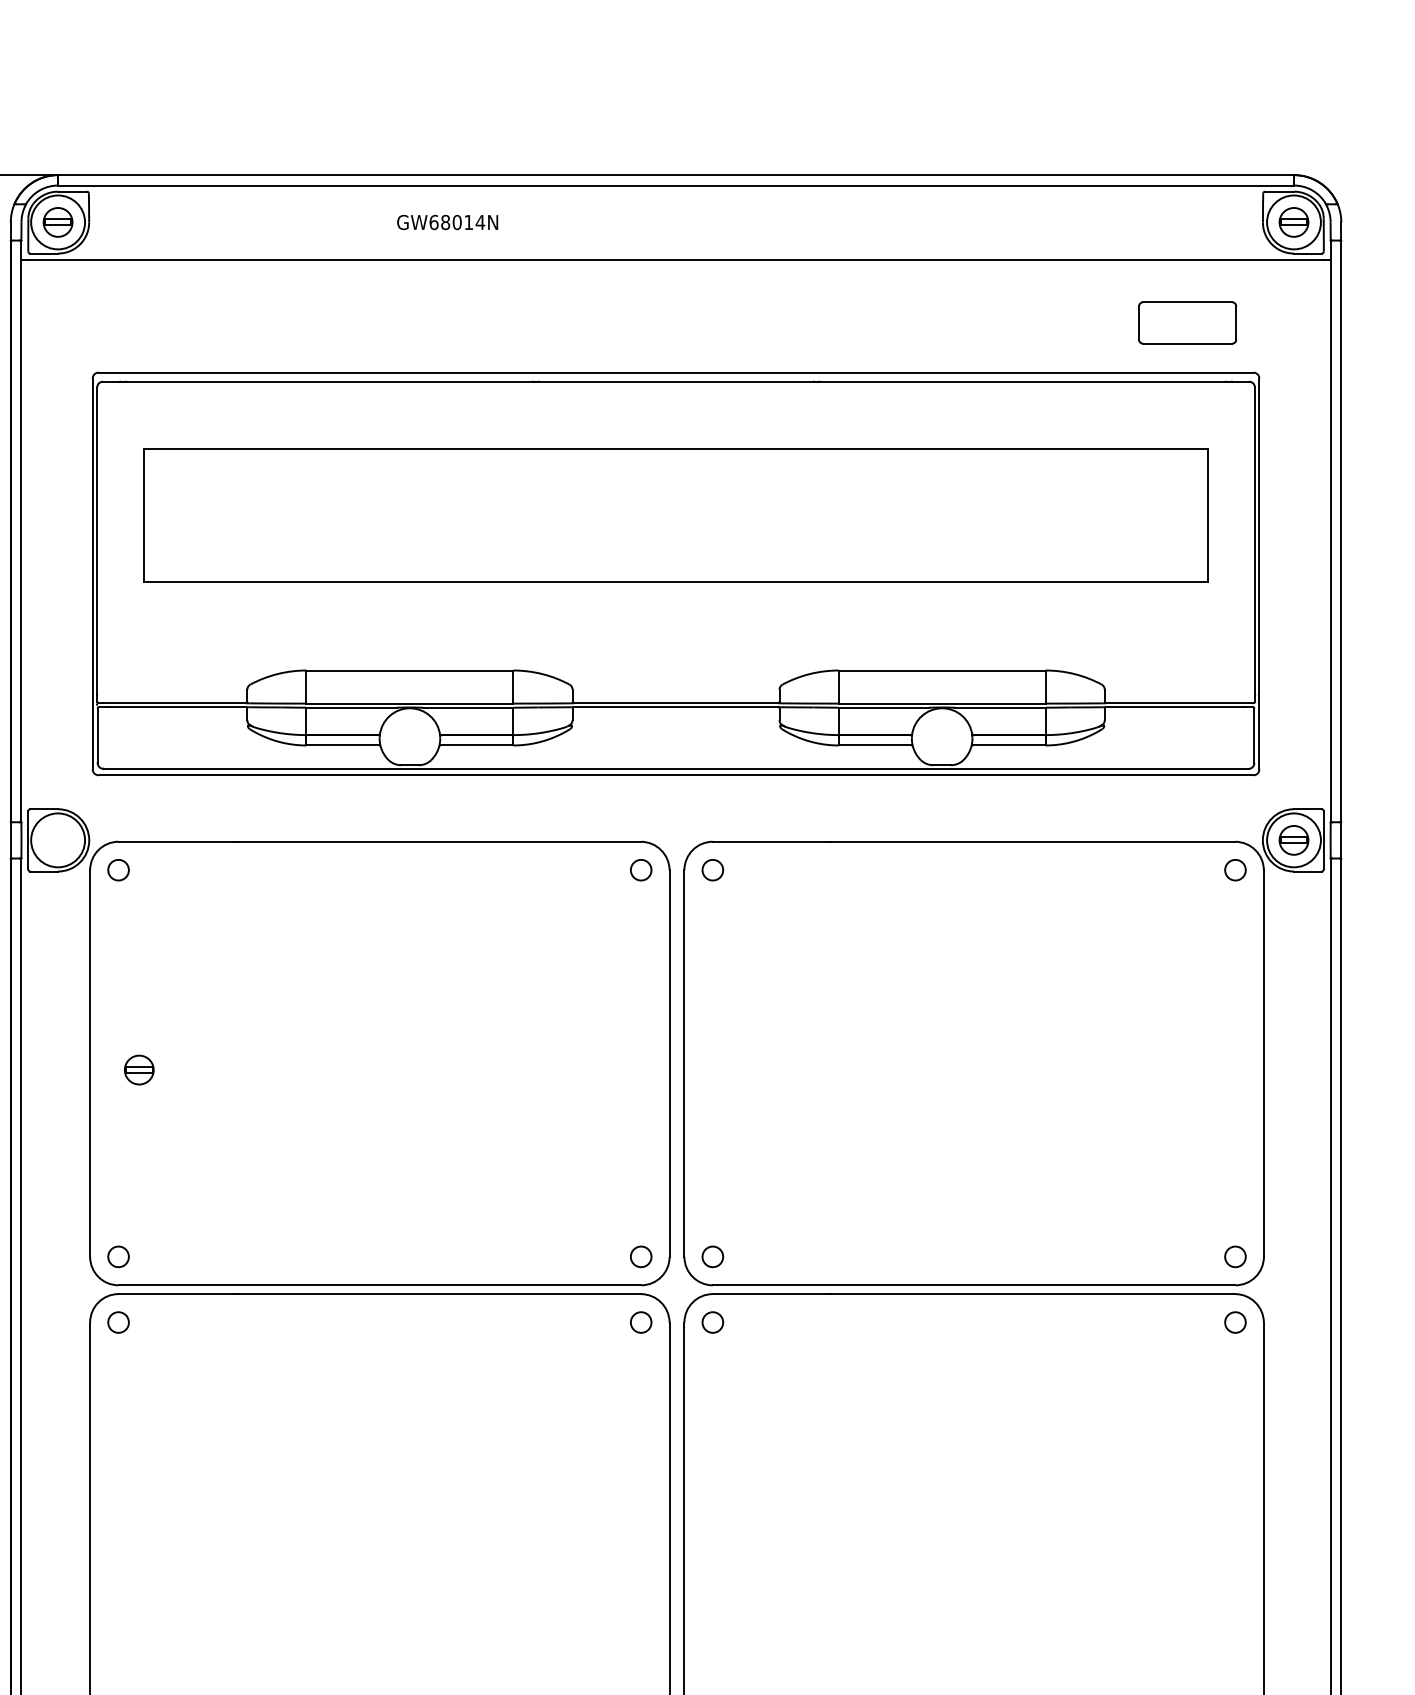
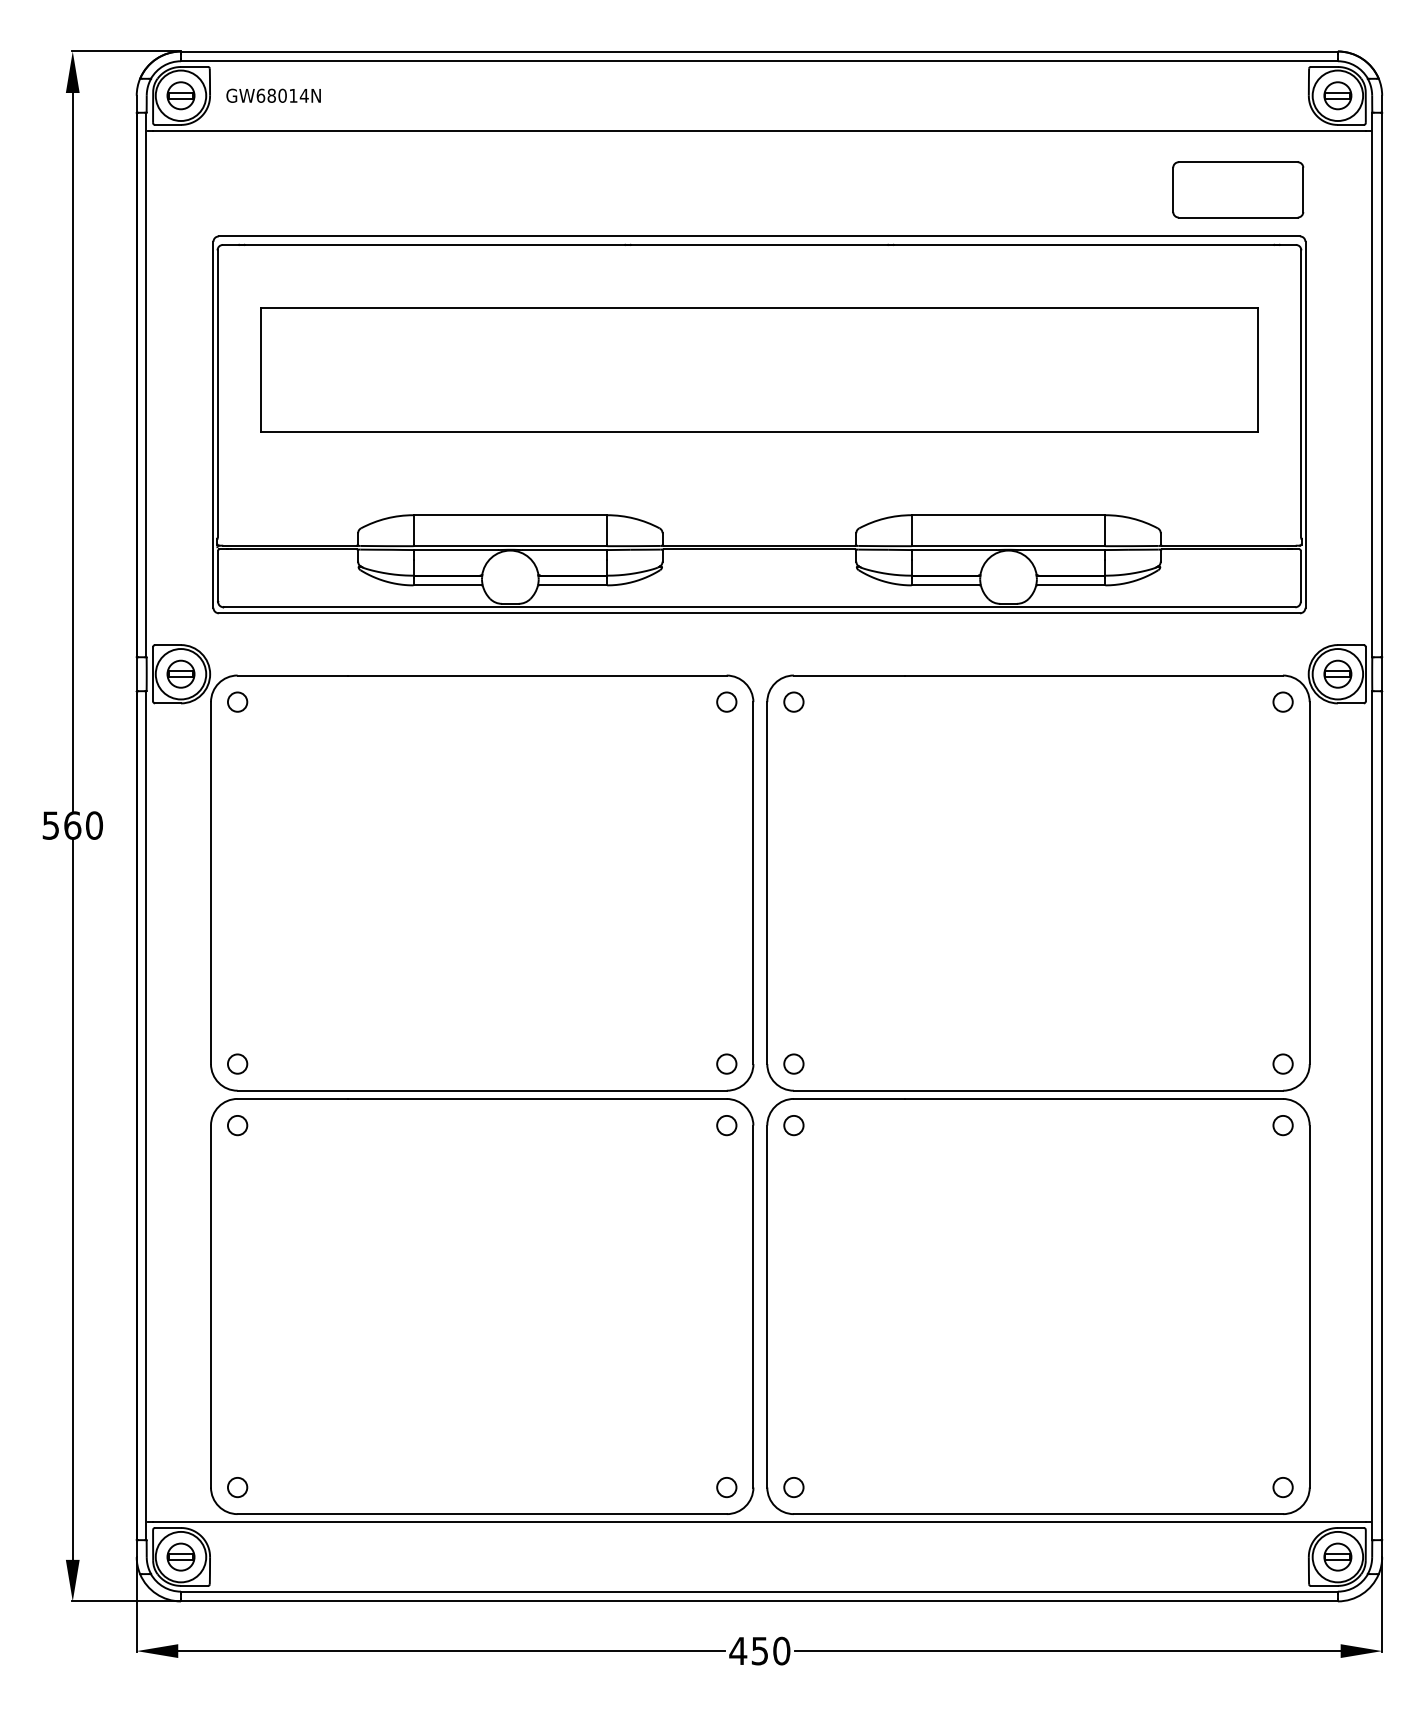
text: (447, 222) -> (273, 95), moved
part: (1187, 322) -> (1238, 189), size x1.43
part: (138, 1069) -> (180, 673), moved

